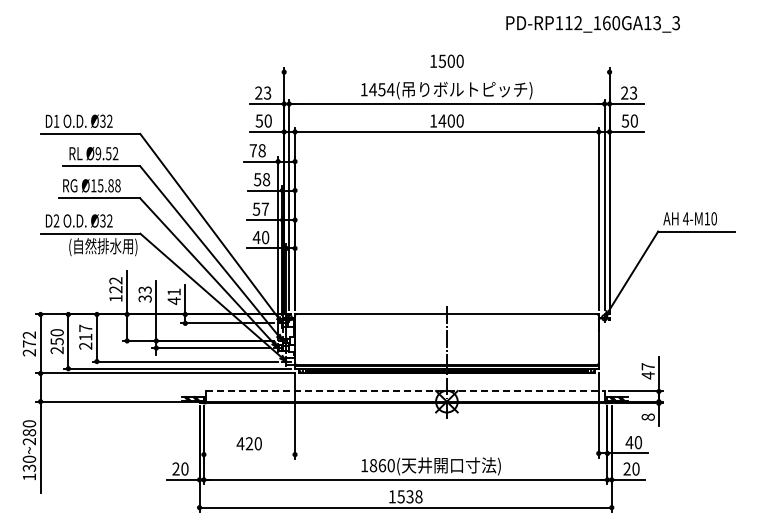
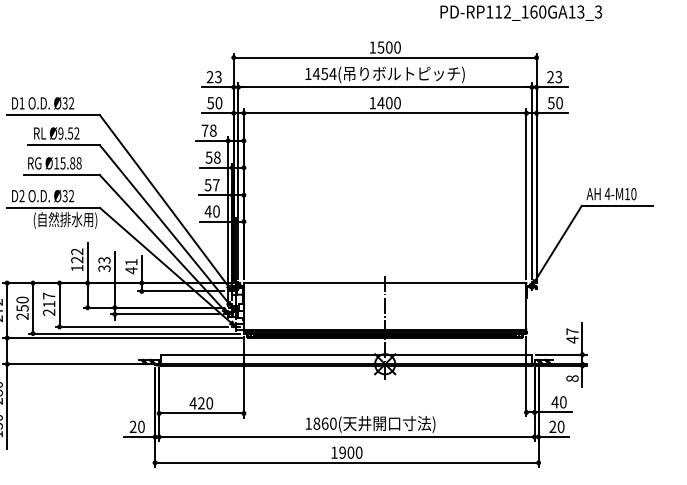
line: (446, 72) -> (384, 57), added
line: (406, 391) -> (347, 354), dashed -> solid
line: (249, 454) -> (201, 413), added
text: (409, 496) -> (350, 452), 1538 -> 1900

